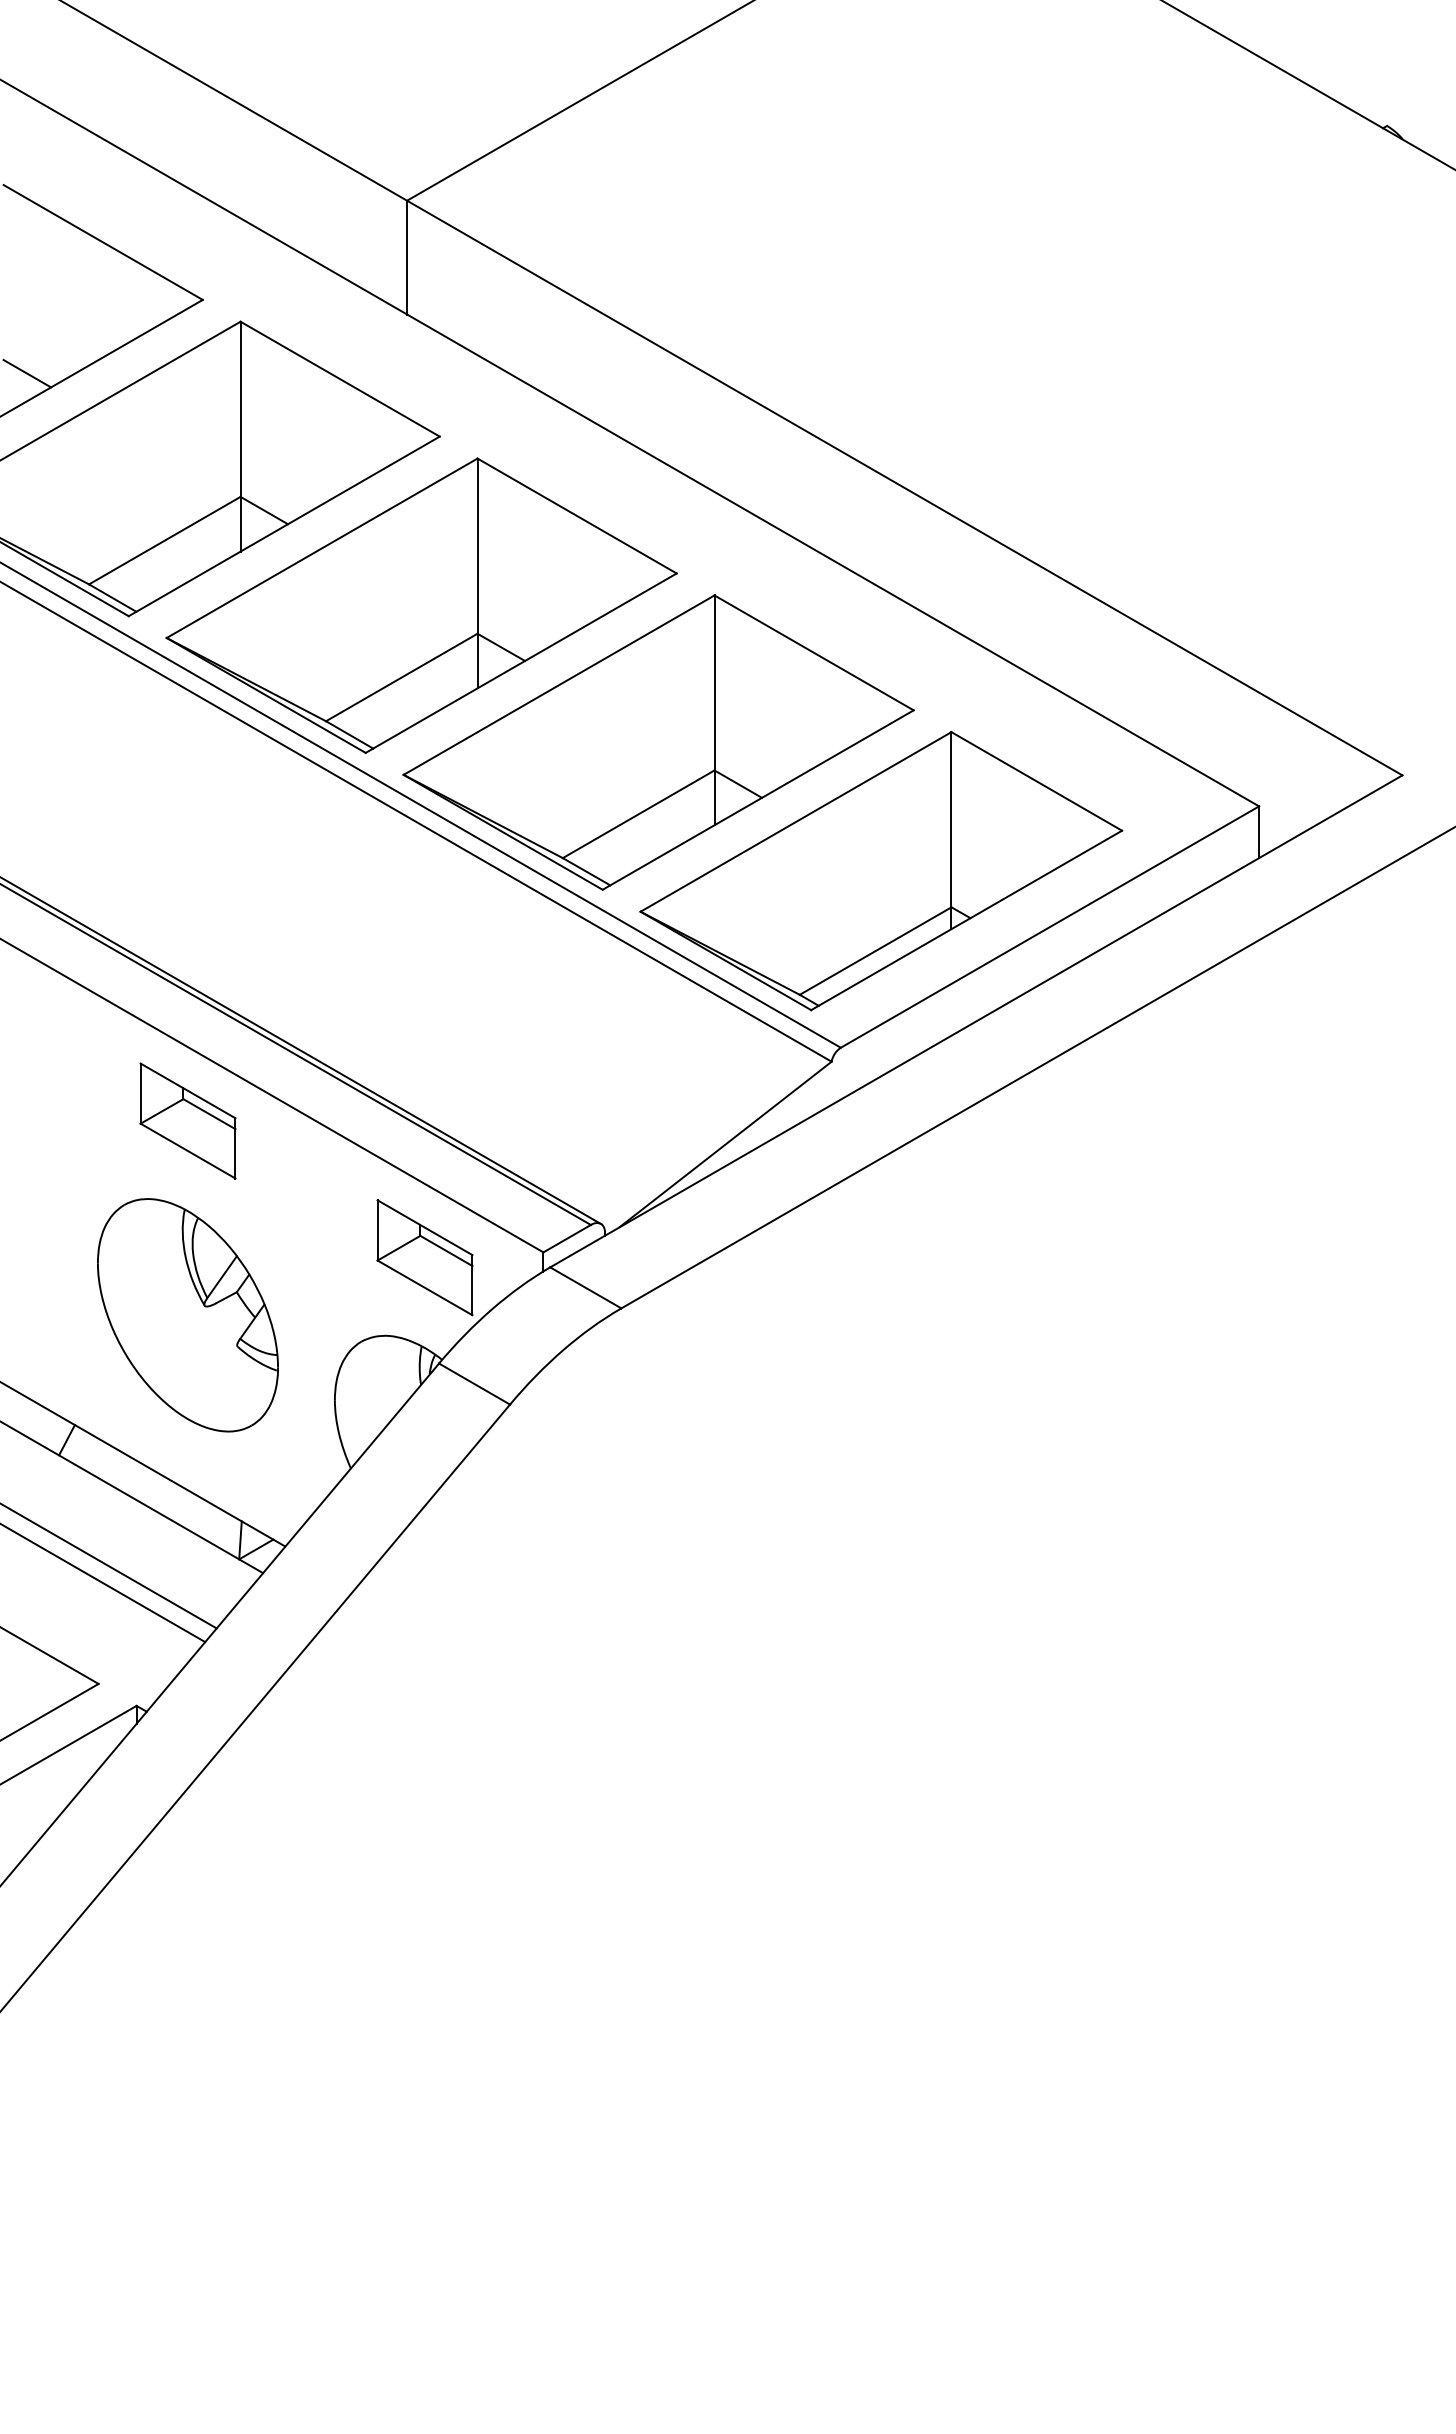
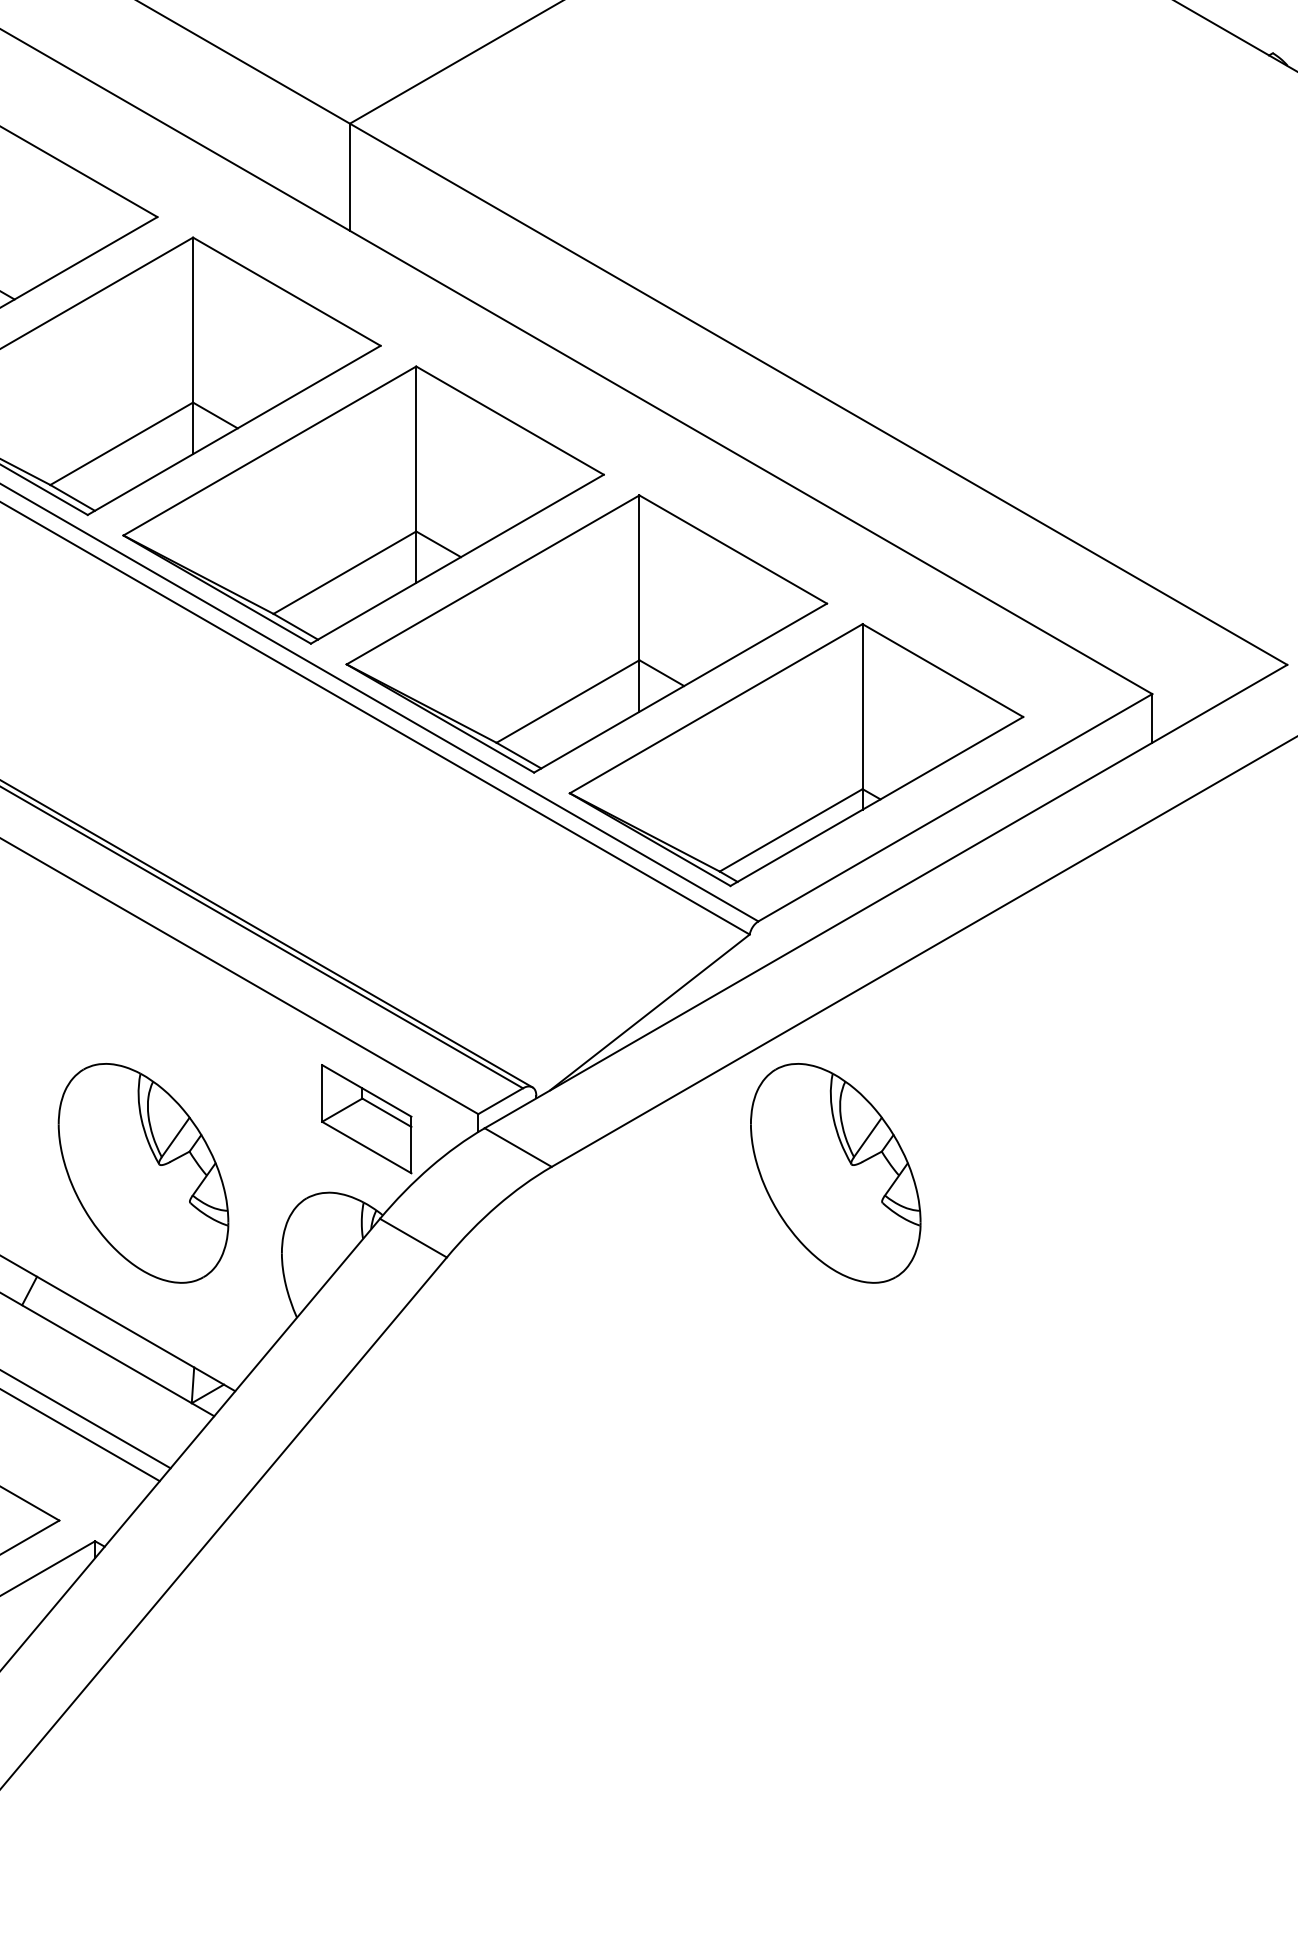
part: (187, 1120) -> (143, 989), removed
part: (922, 1315) -> (835, 1173), added

